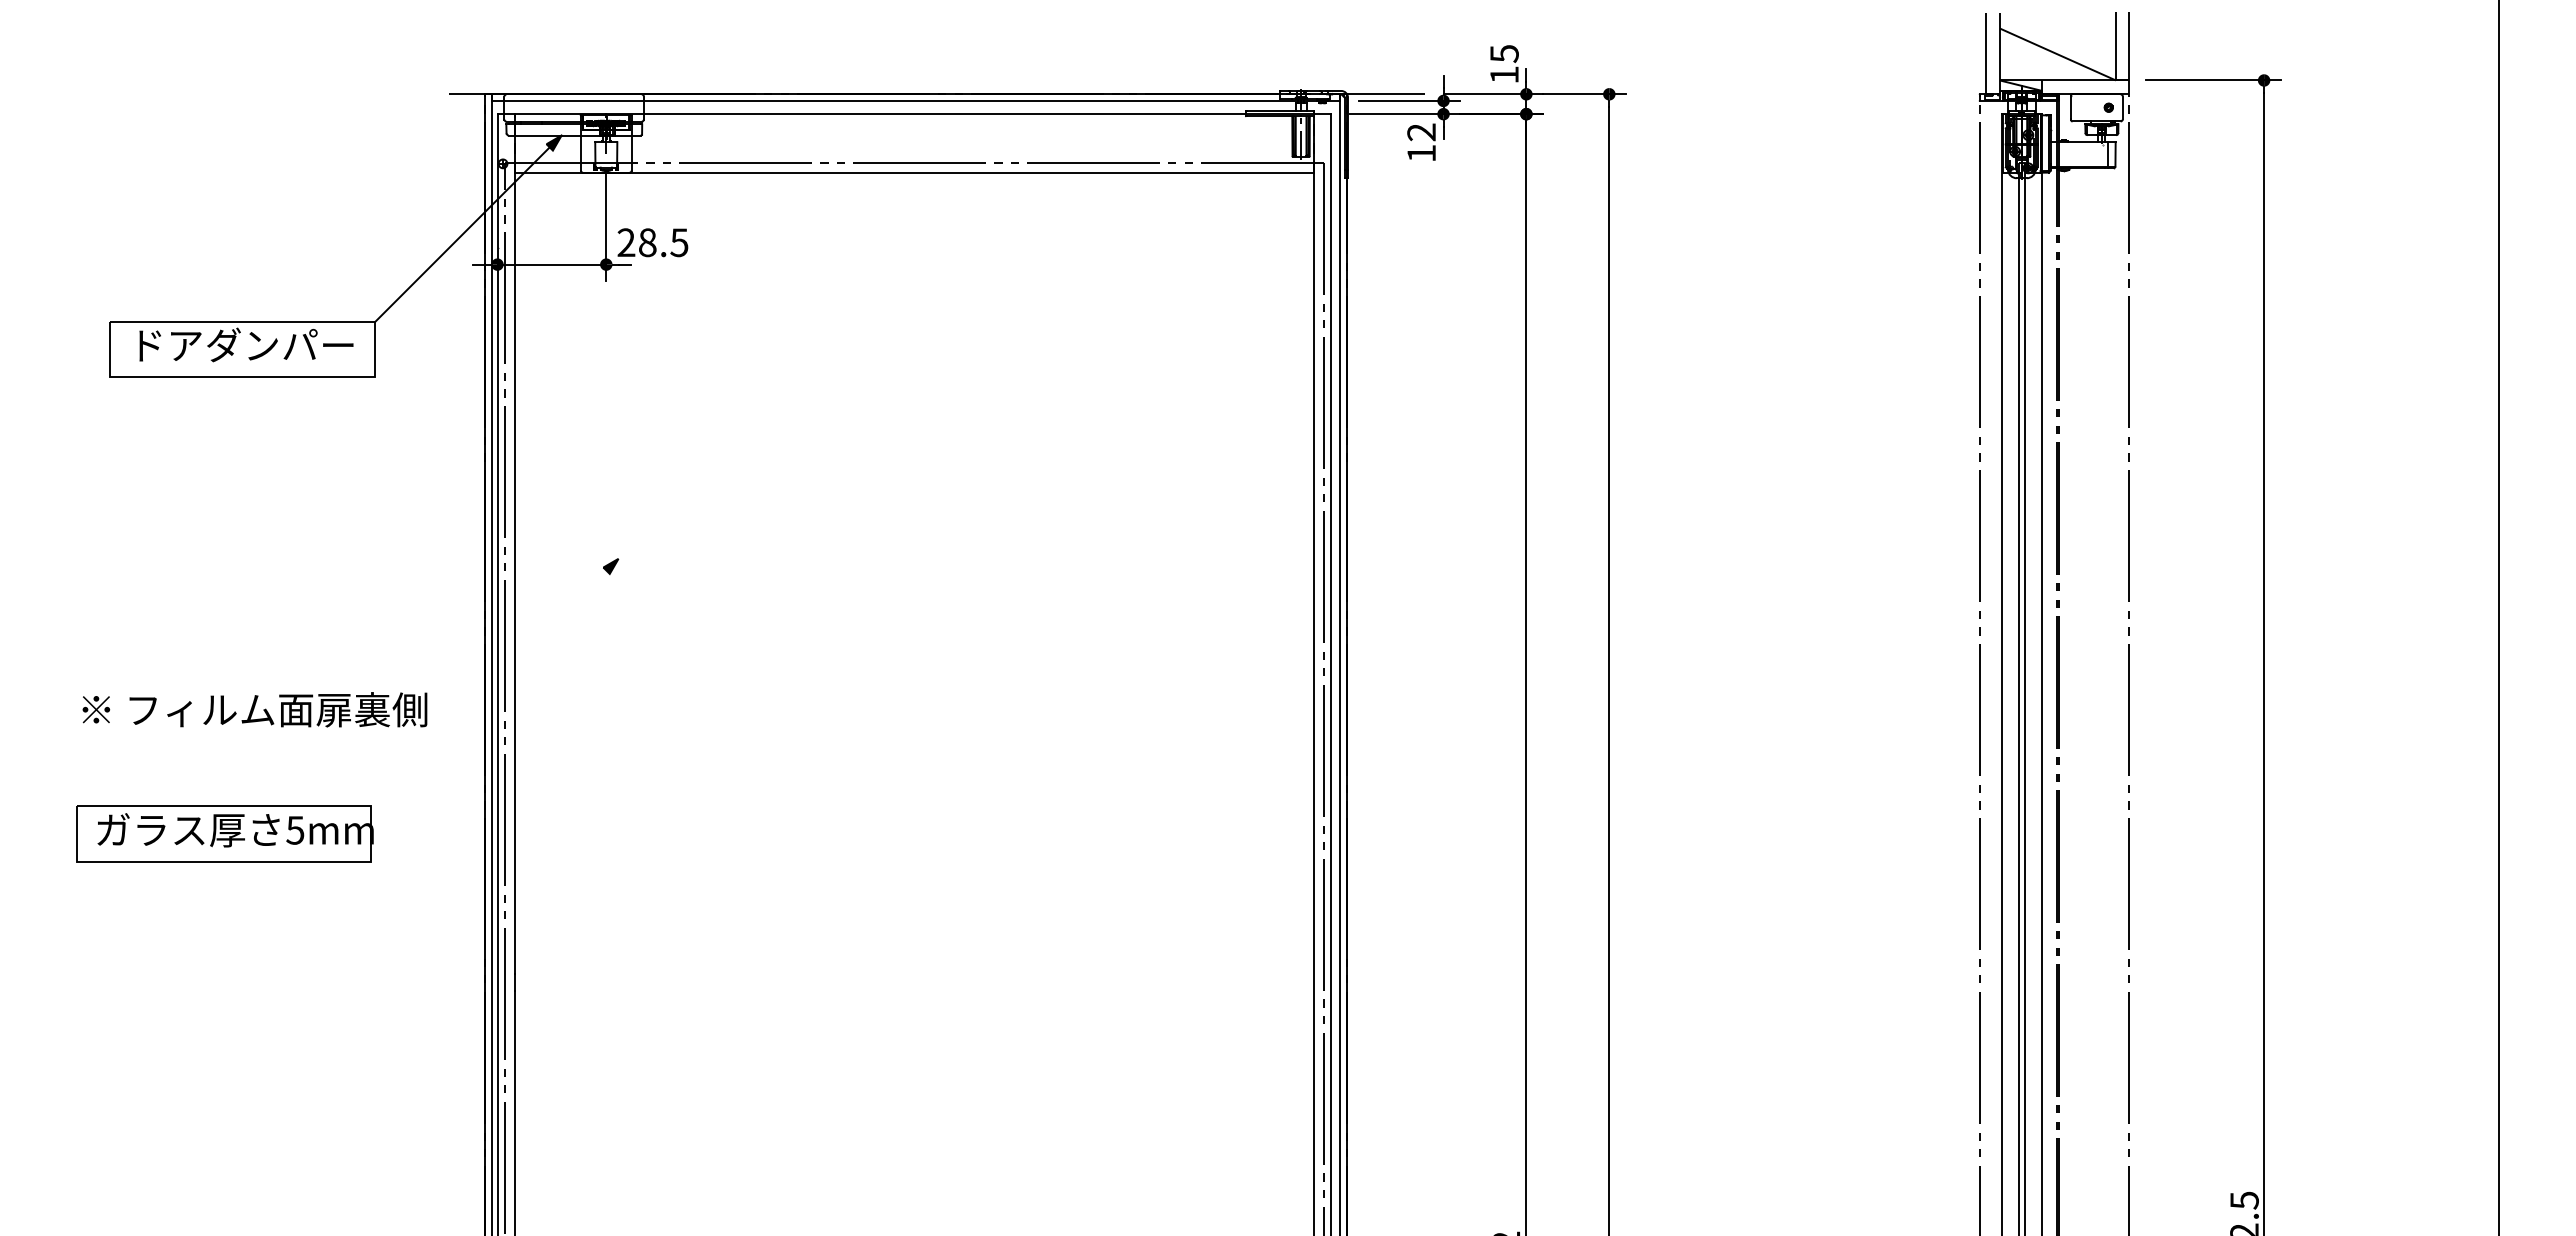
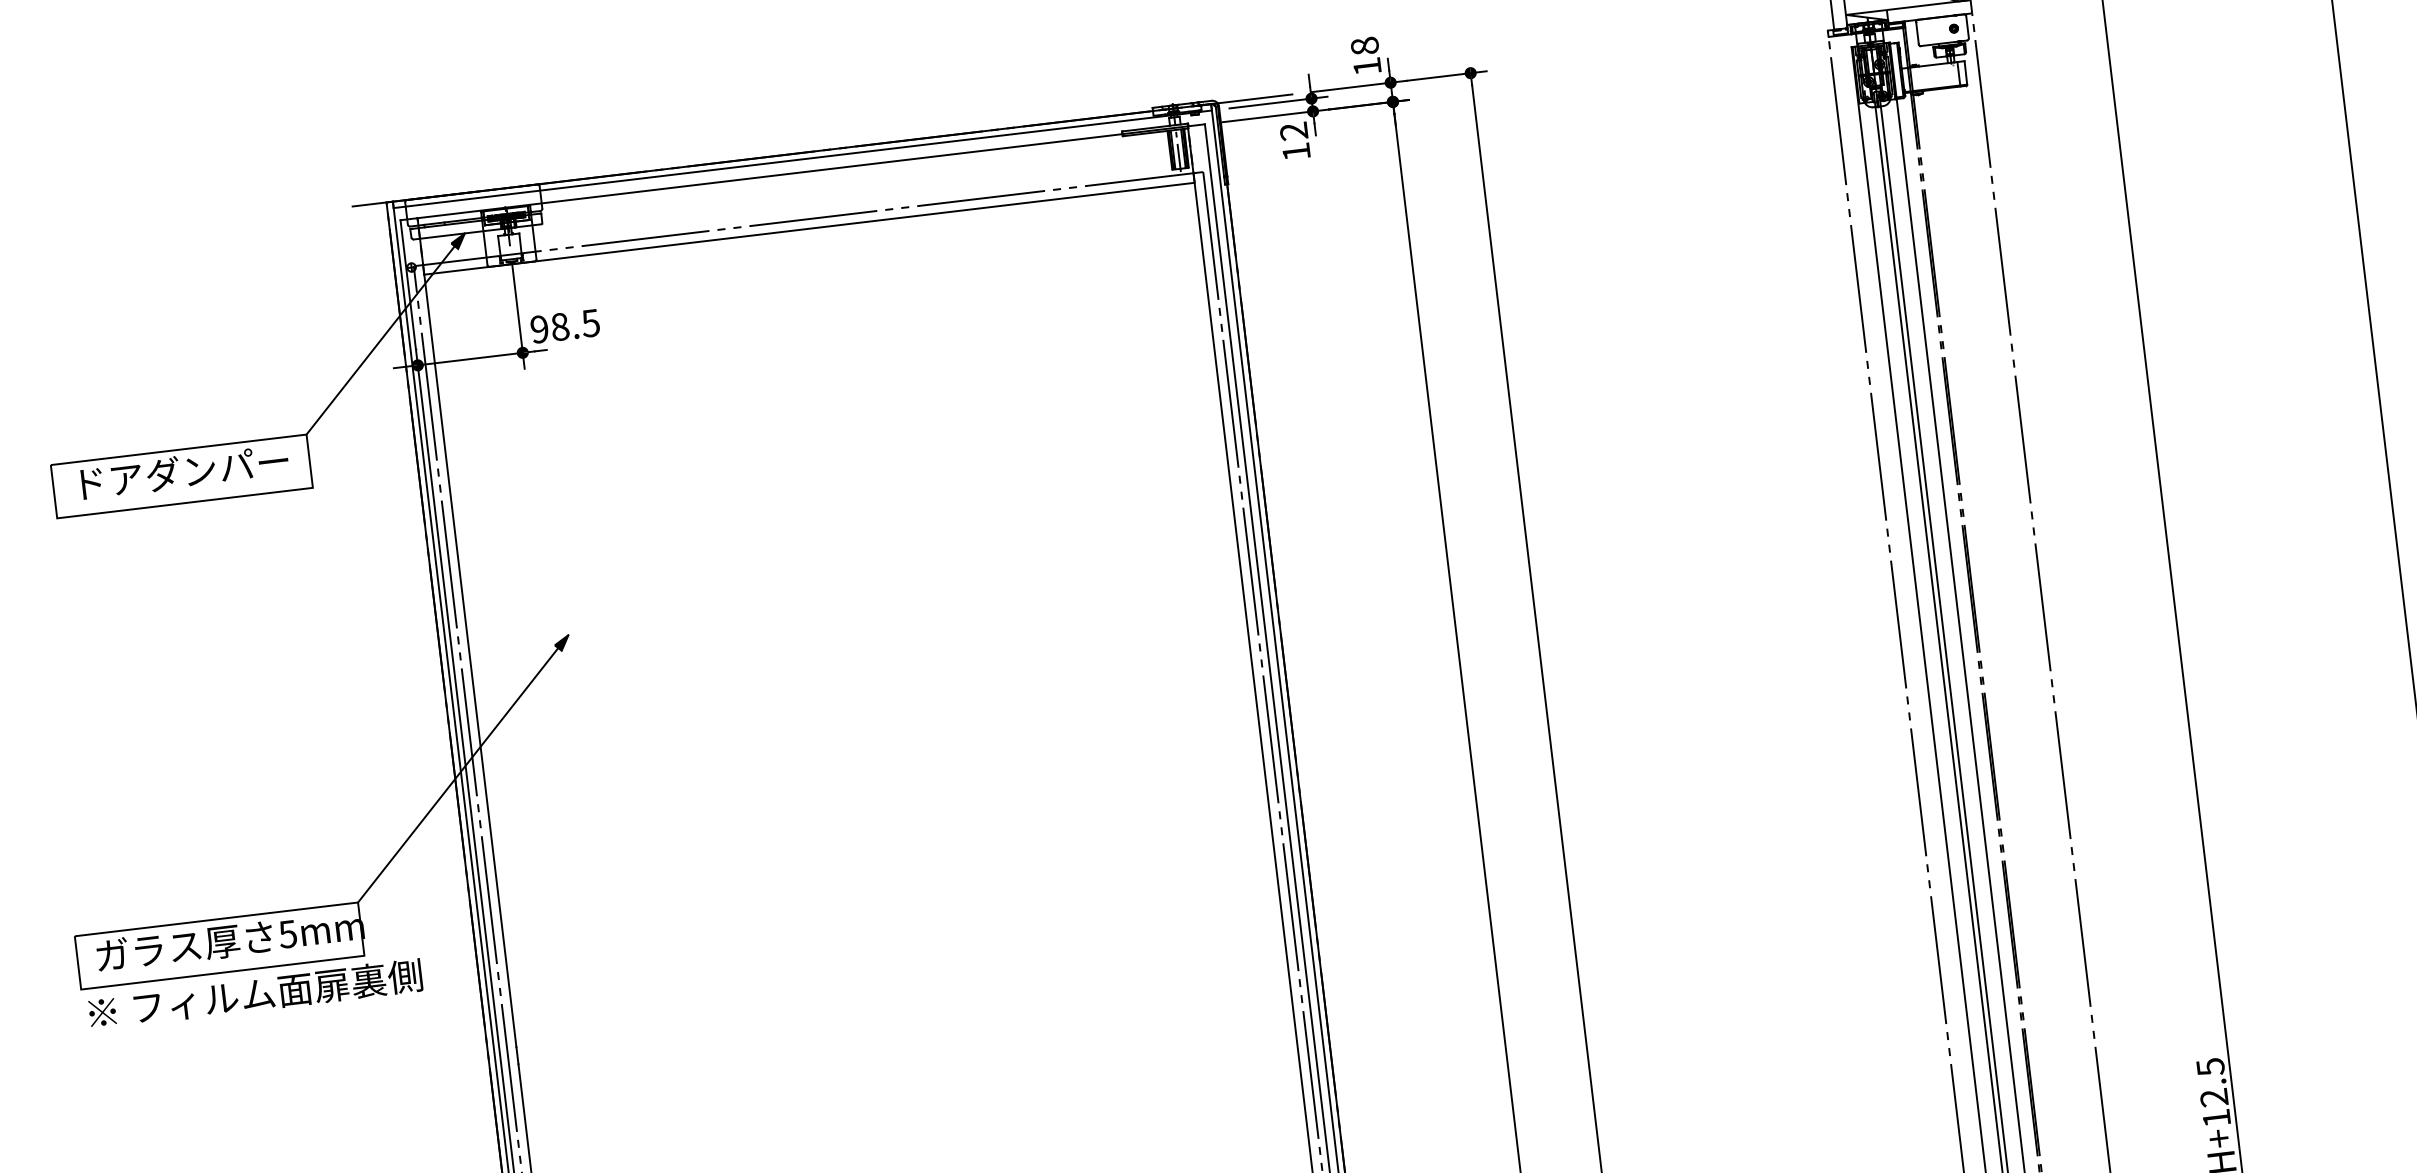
text: (1504, 54) -> (1364, 46), 15 -> 18
text: (626, 242) -> (539, 329), 28.5 -> 98.5
line: (494, 682) -> (463, 768), added
text: (254, 709) -> (255, 994), moved

